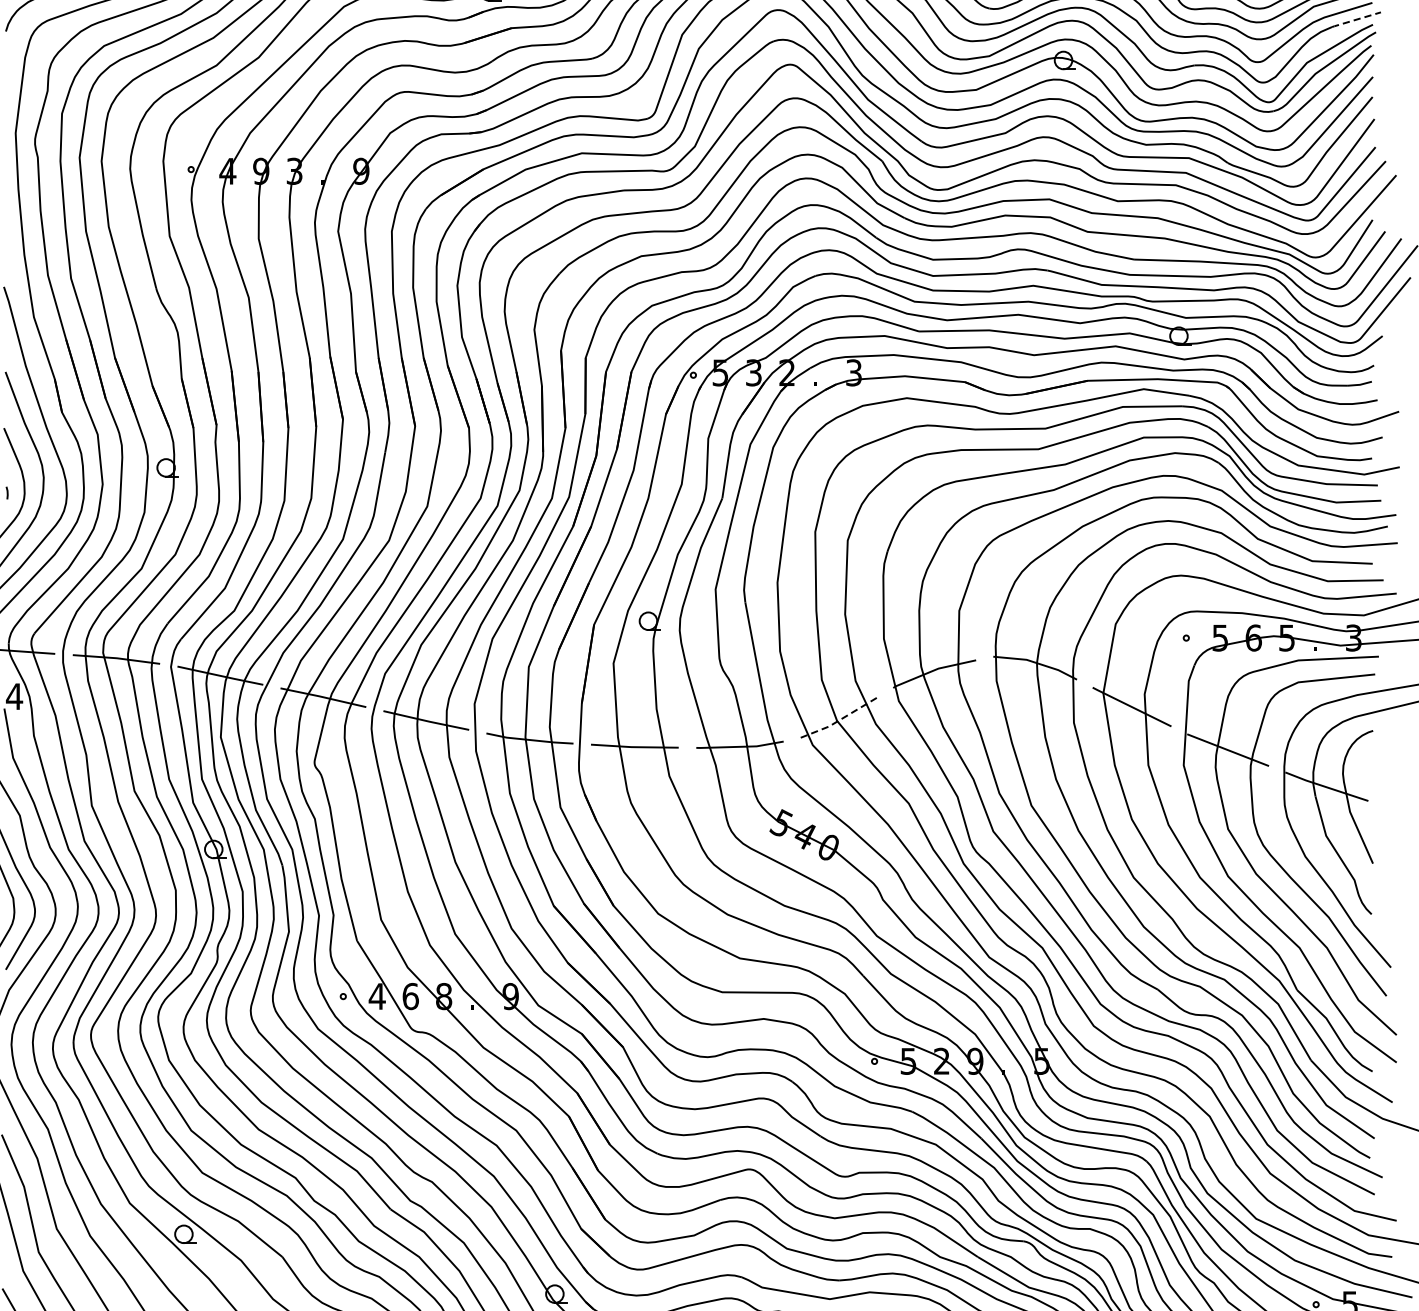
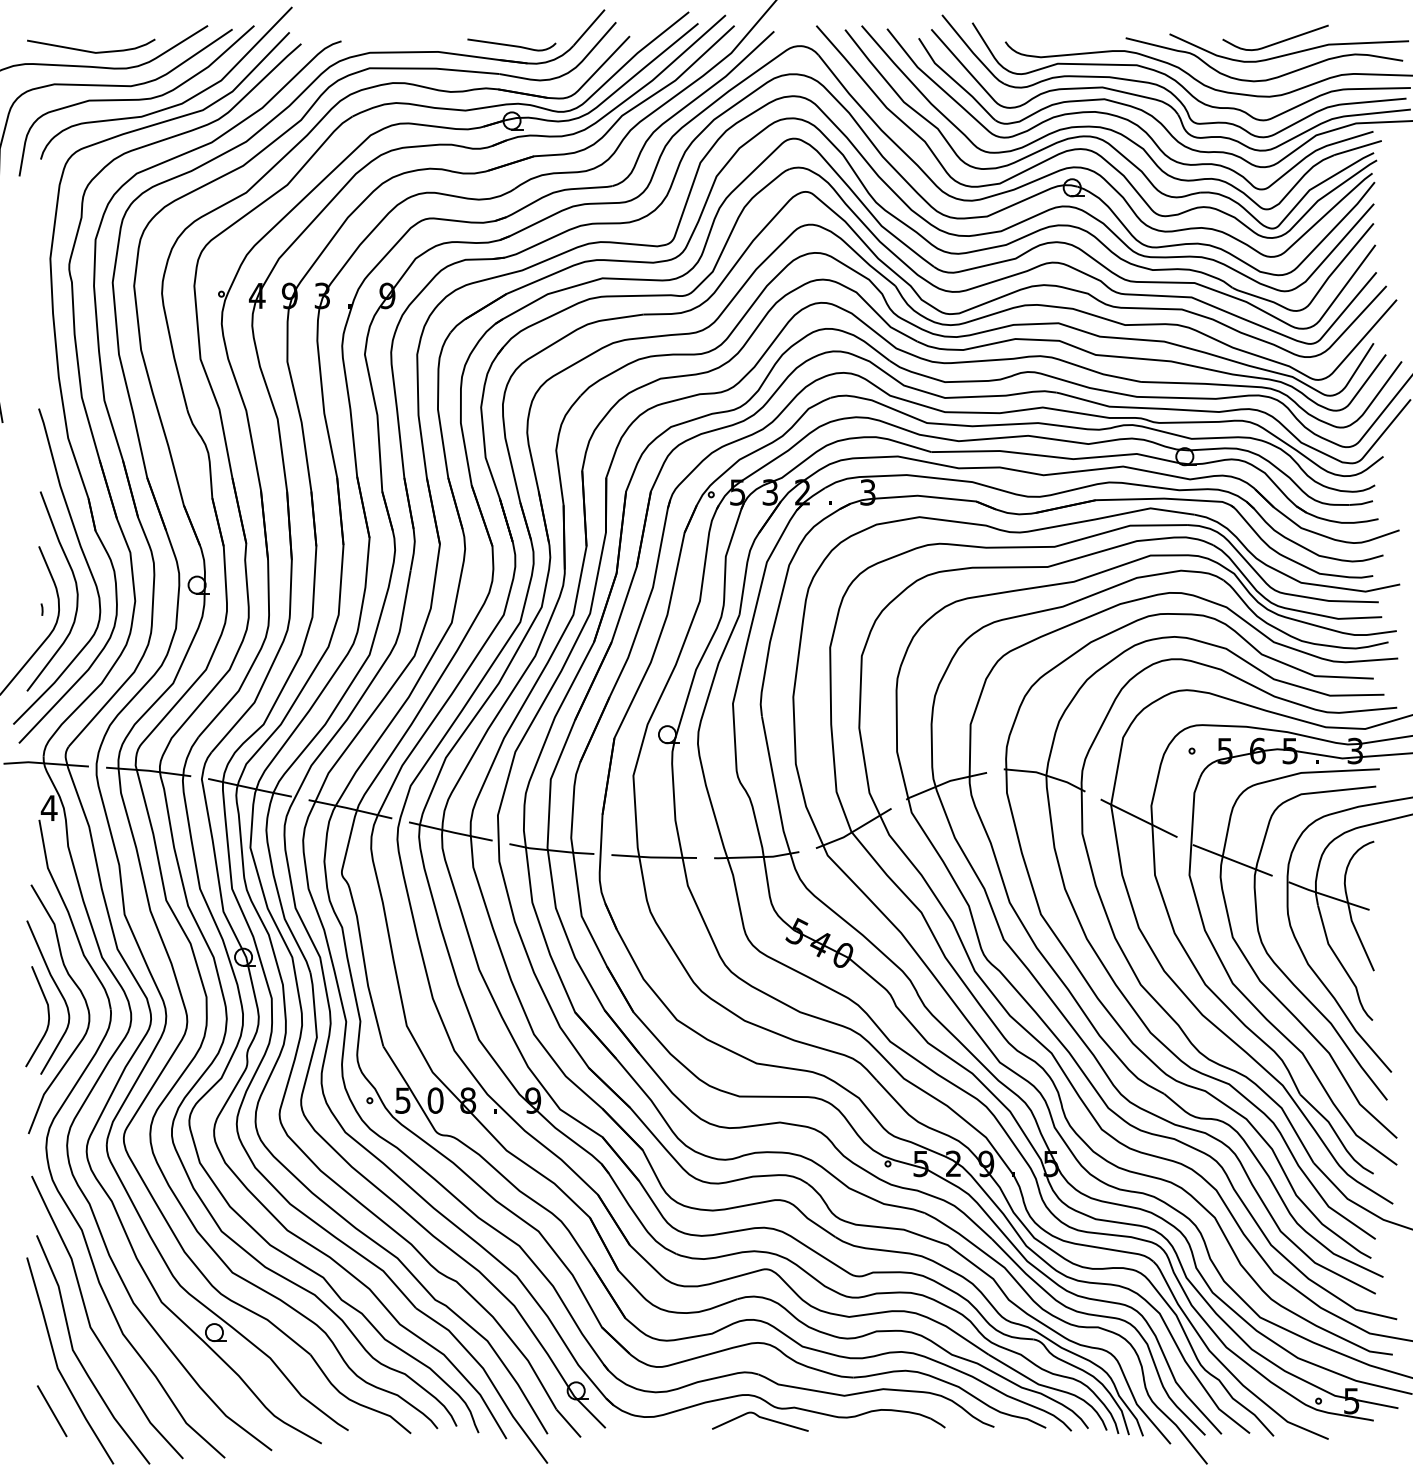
line: (1356, 20) -> (1357, 148), dashed -> solid
line: (840, 719) -> (854, 830), dashed -> solid
text: (376, 996) -> (402, 1100), 4 -> 5
text: (410, 996) -> (435, 1100), 6 -> 0

